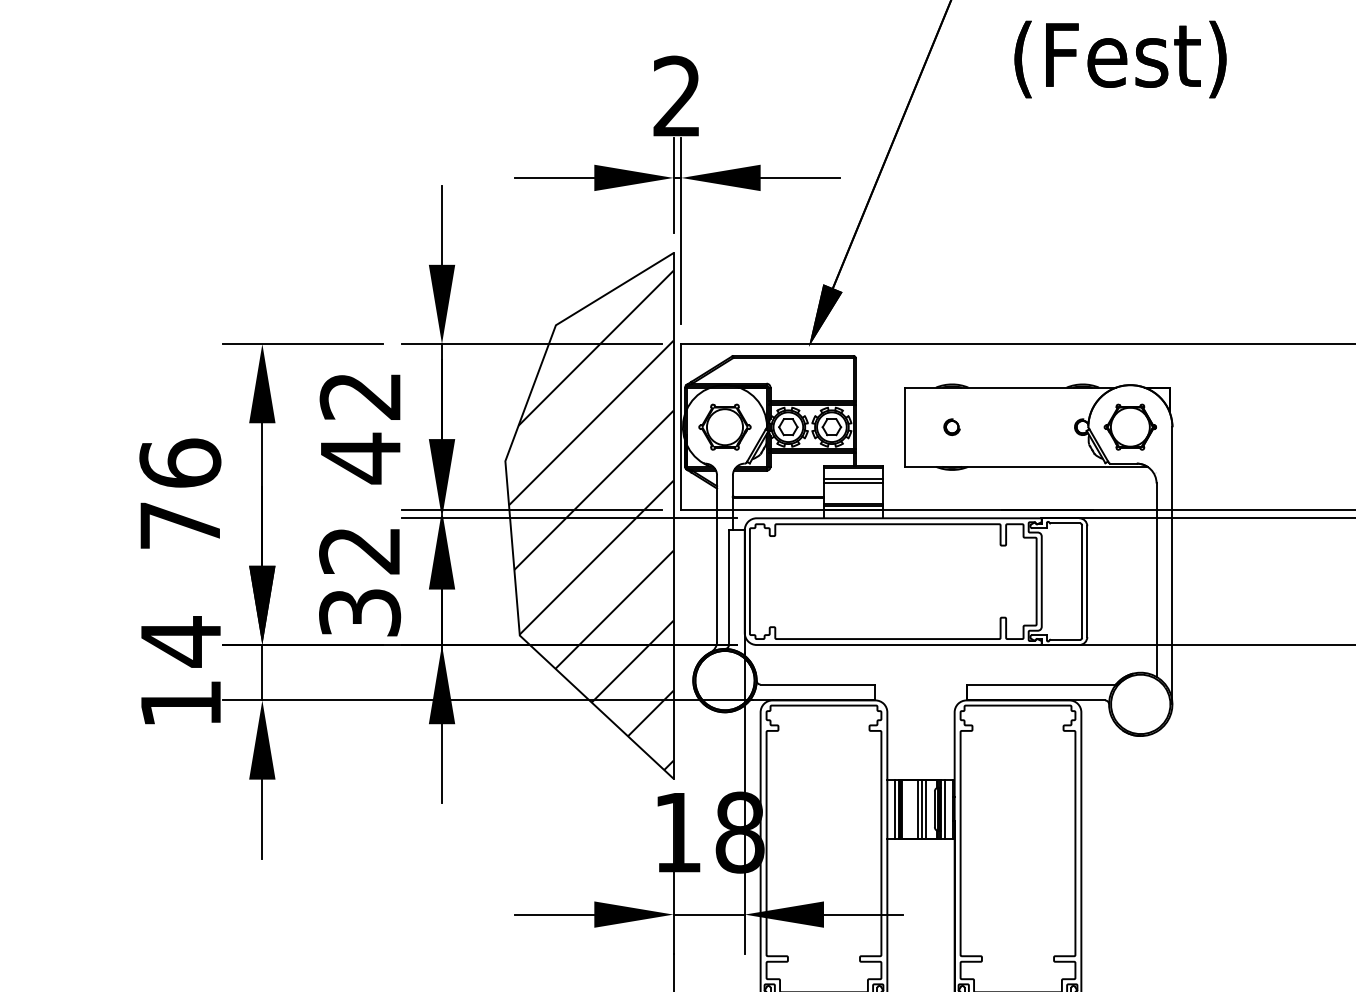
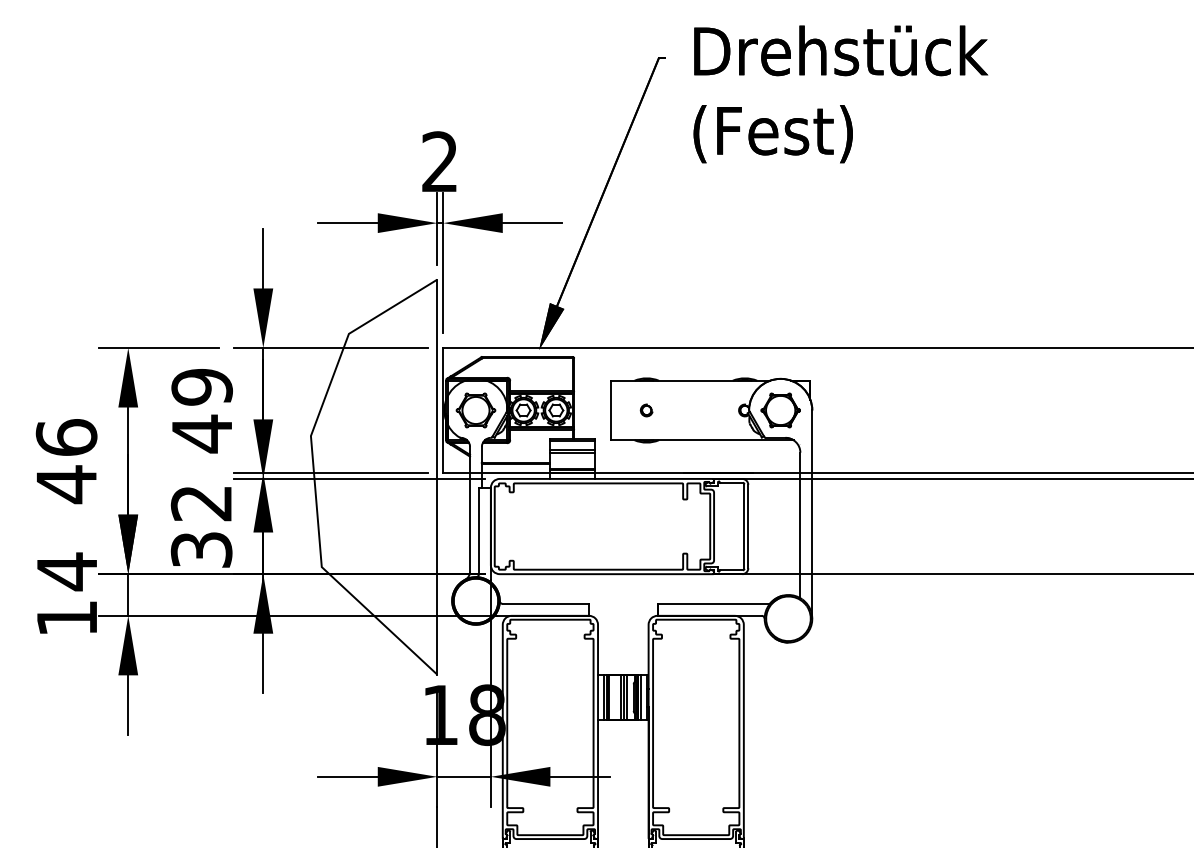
text: (359, 396) -> (201, 387), 42 -> 49
hatch: (591, 520) -> (375, 480), removed
text: (180, 525) -> (66, 484), 76 -> 46

